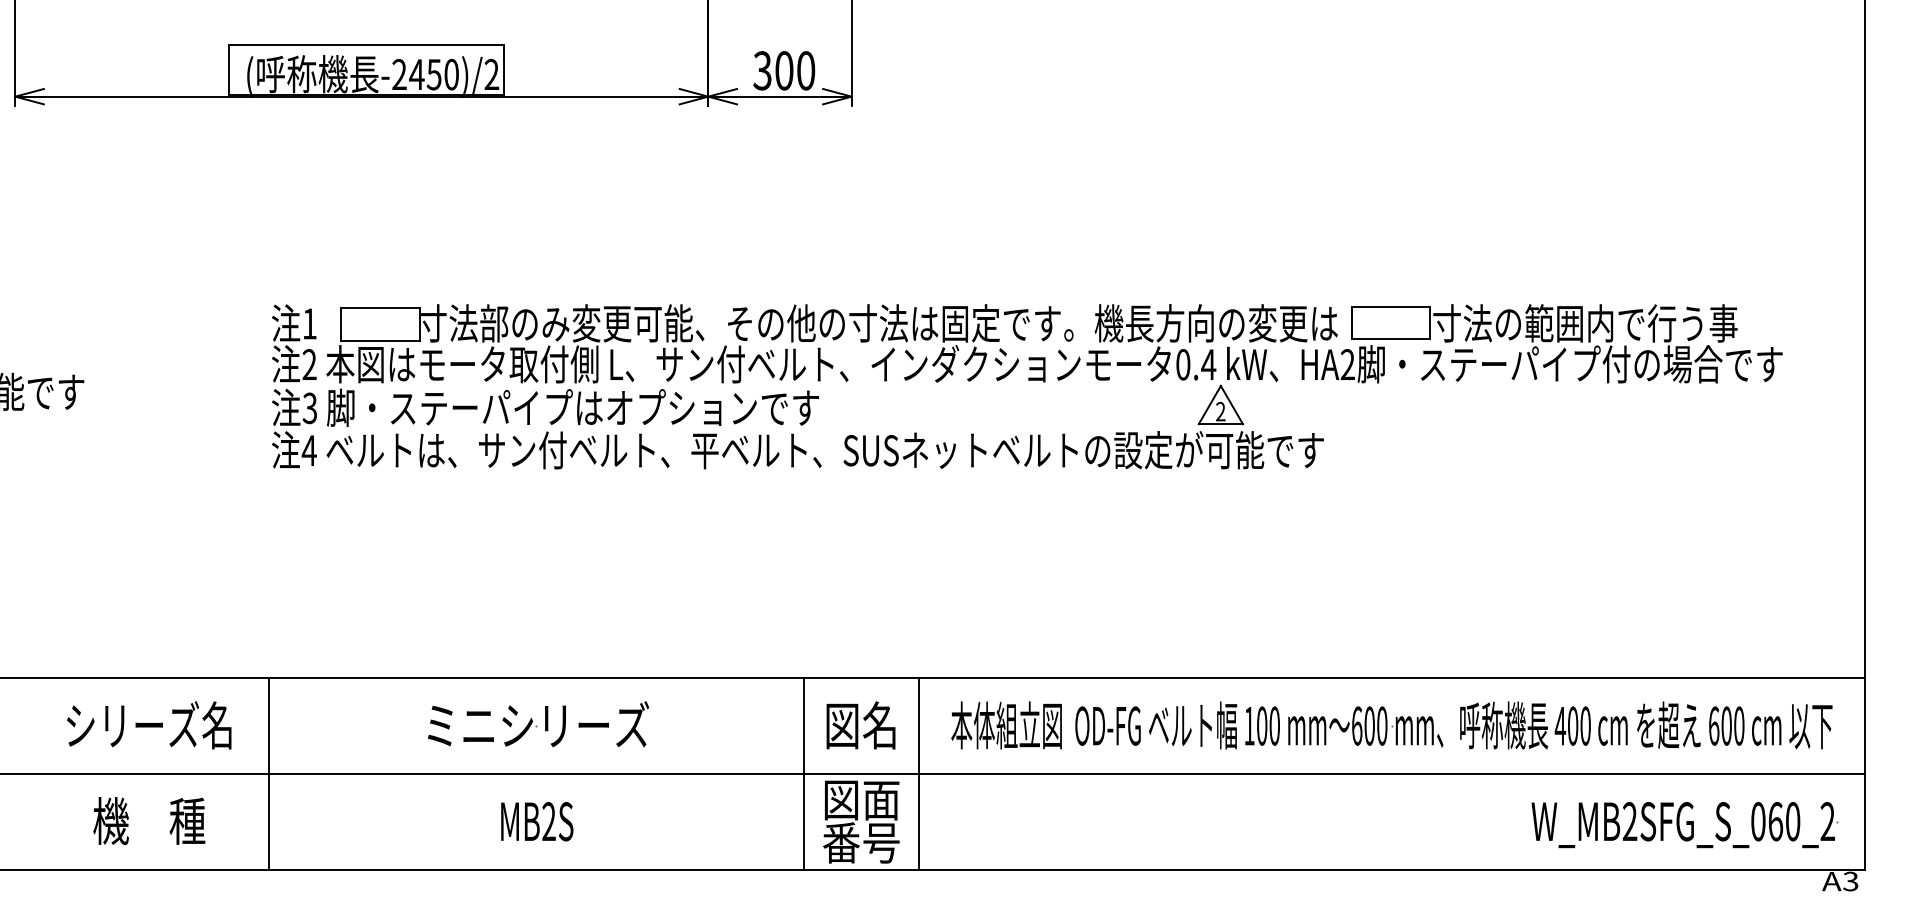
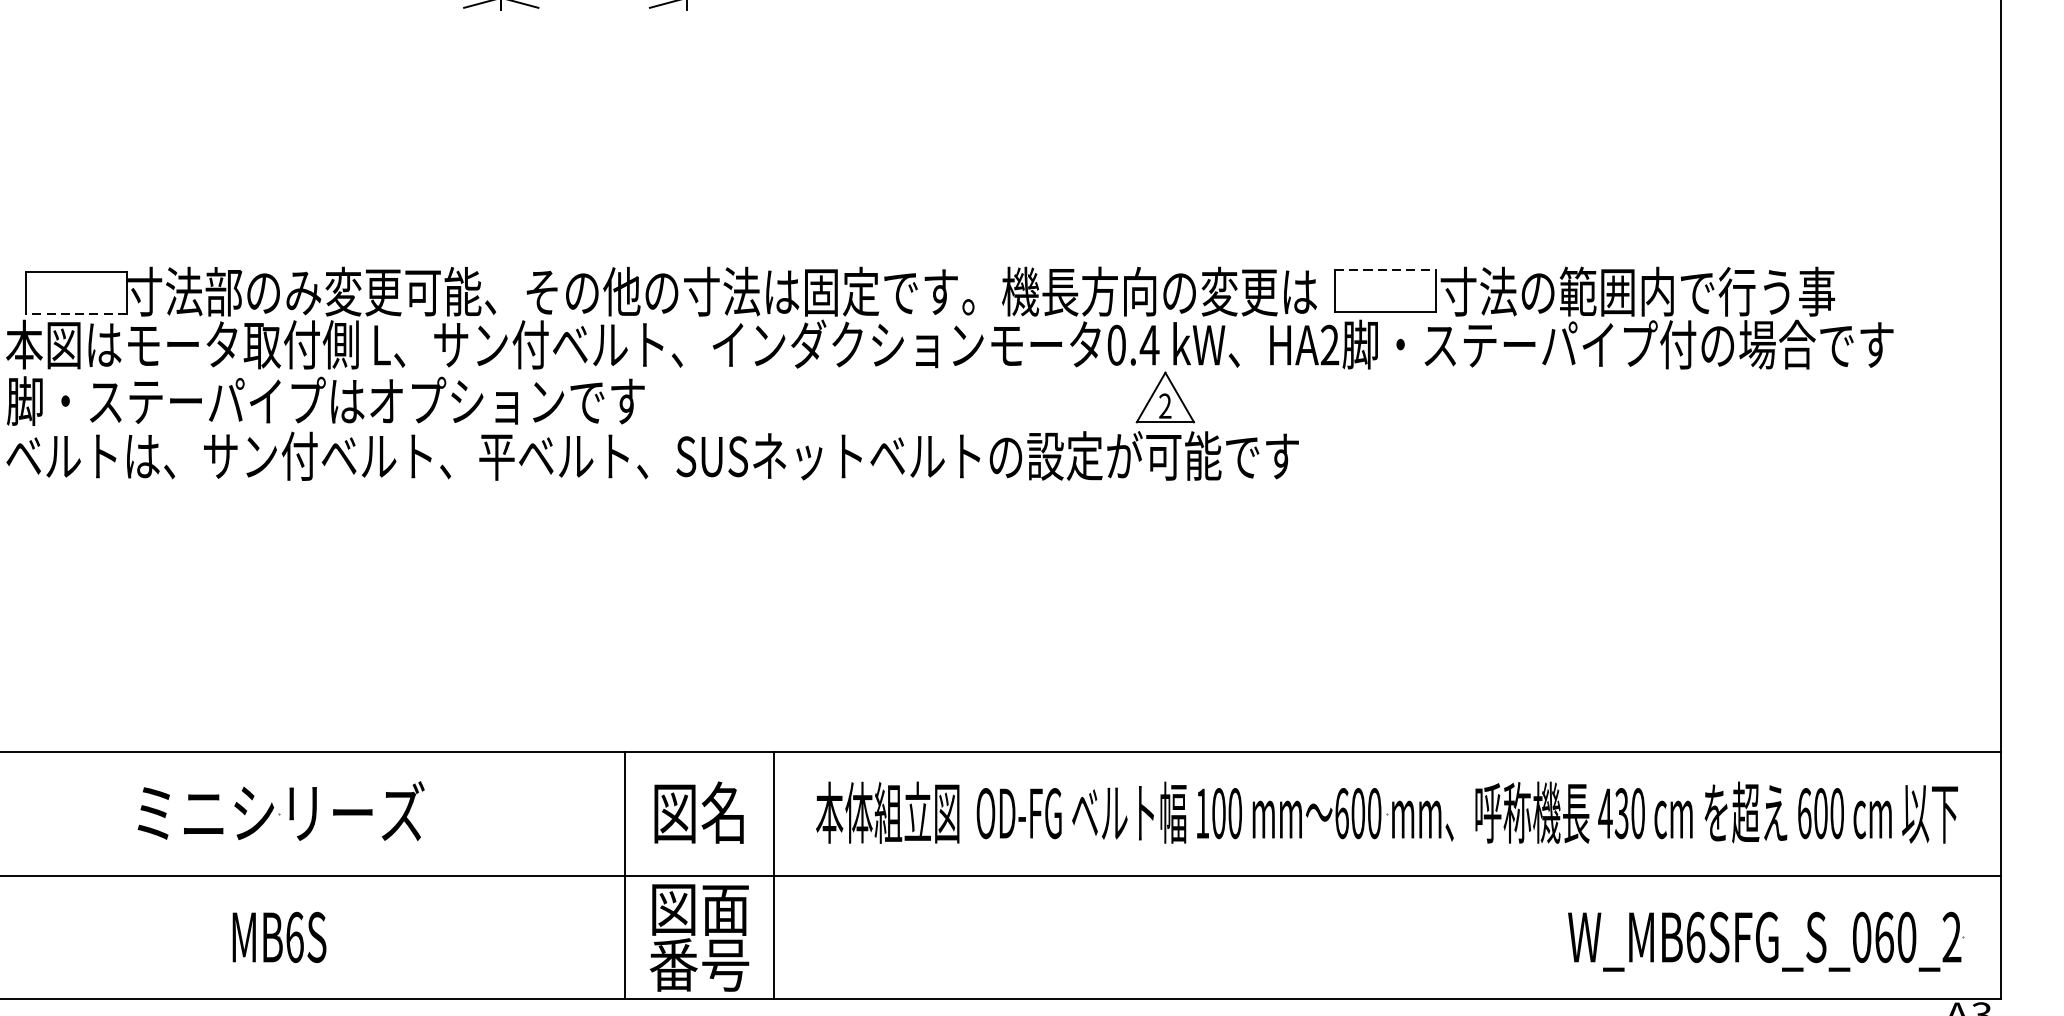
line: (1391, 307) -> (1386, 271), solid -> dashed
line: (379, 340) -> (75, 313), solid -> dashed
text: (1572, 725) -> (1621, 812), 400 -> 430
text: (548, 821) -> (294, 937), MB2S -> MB6S
text: (1629, 821) -> (1694, 937), W_MB2SFG_S_060_2 -> W_MB6SFG_S_060_2

